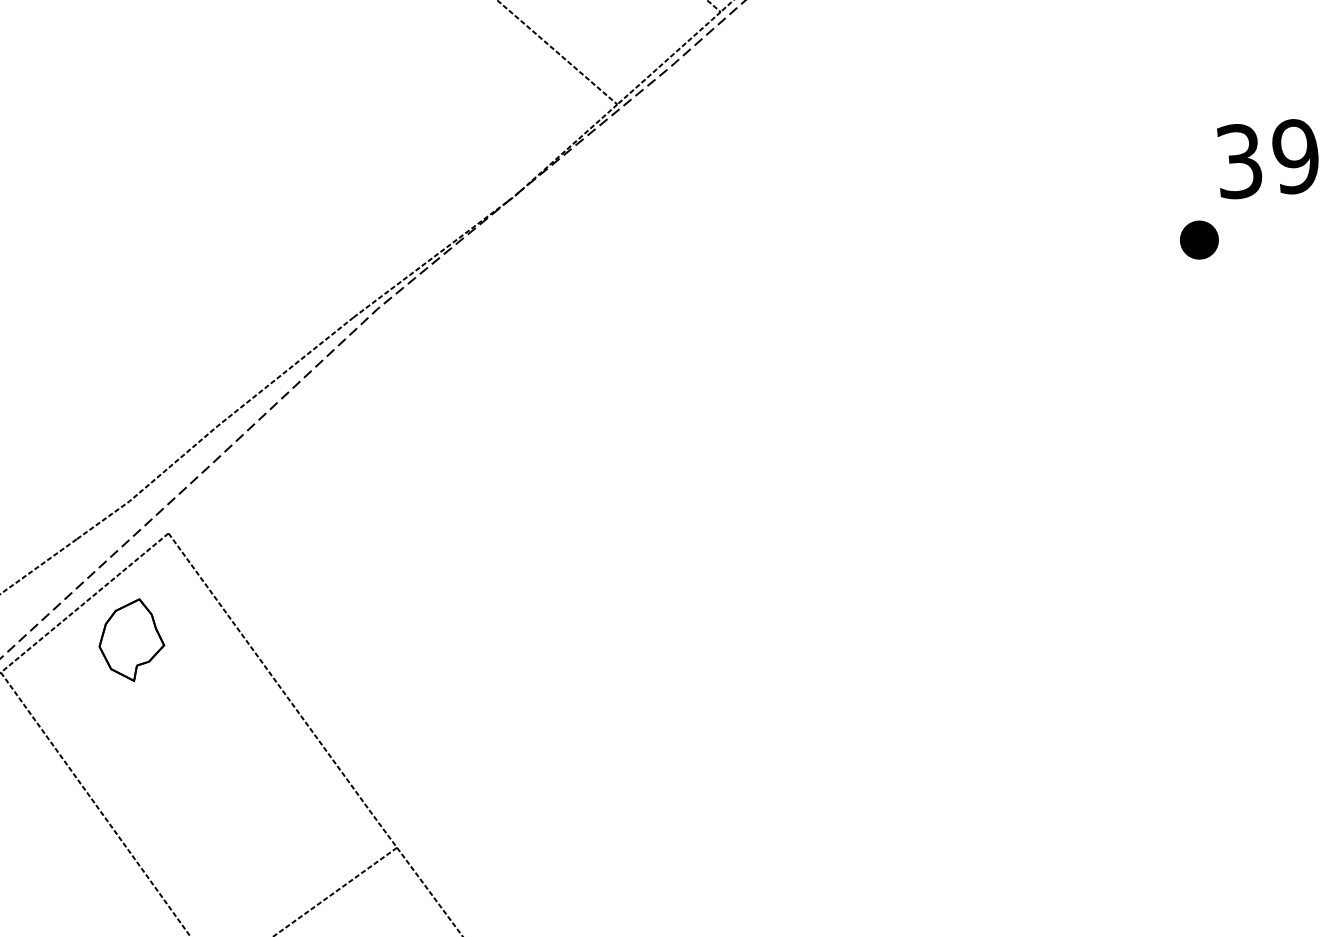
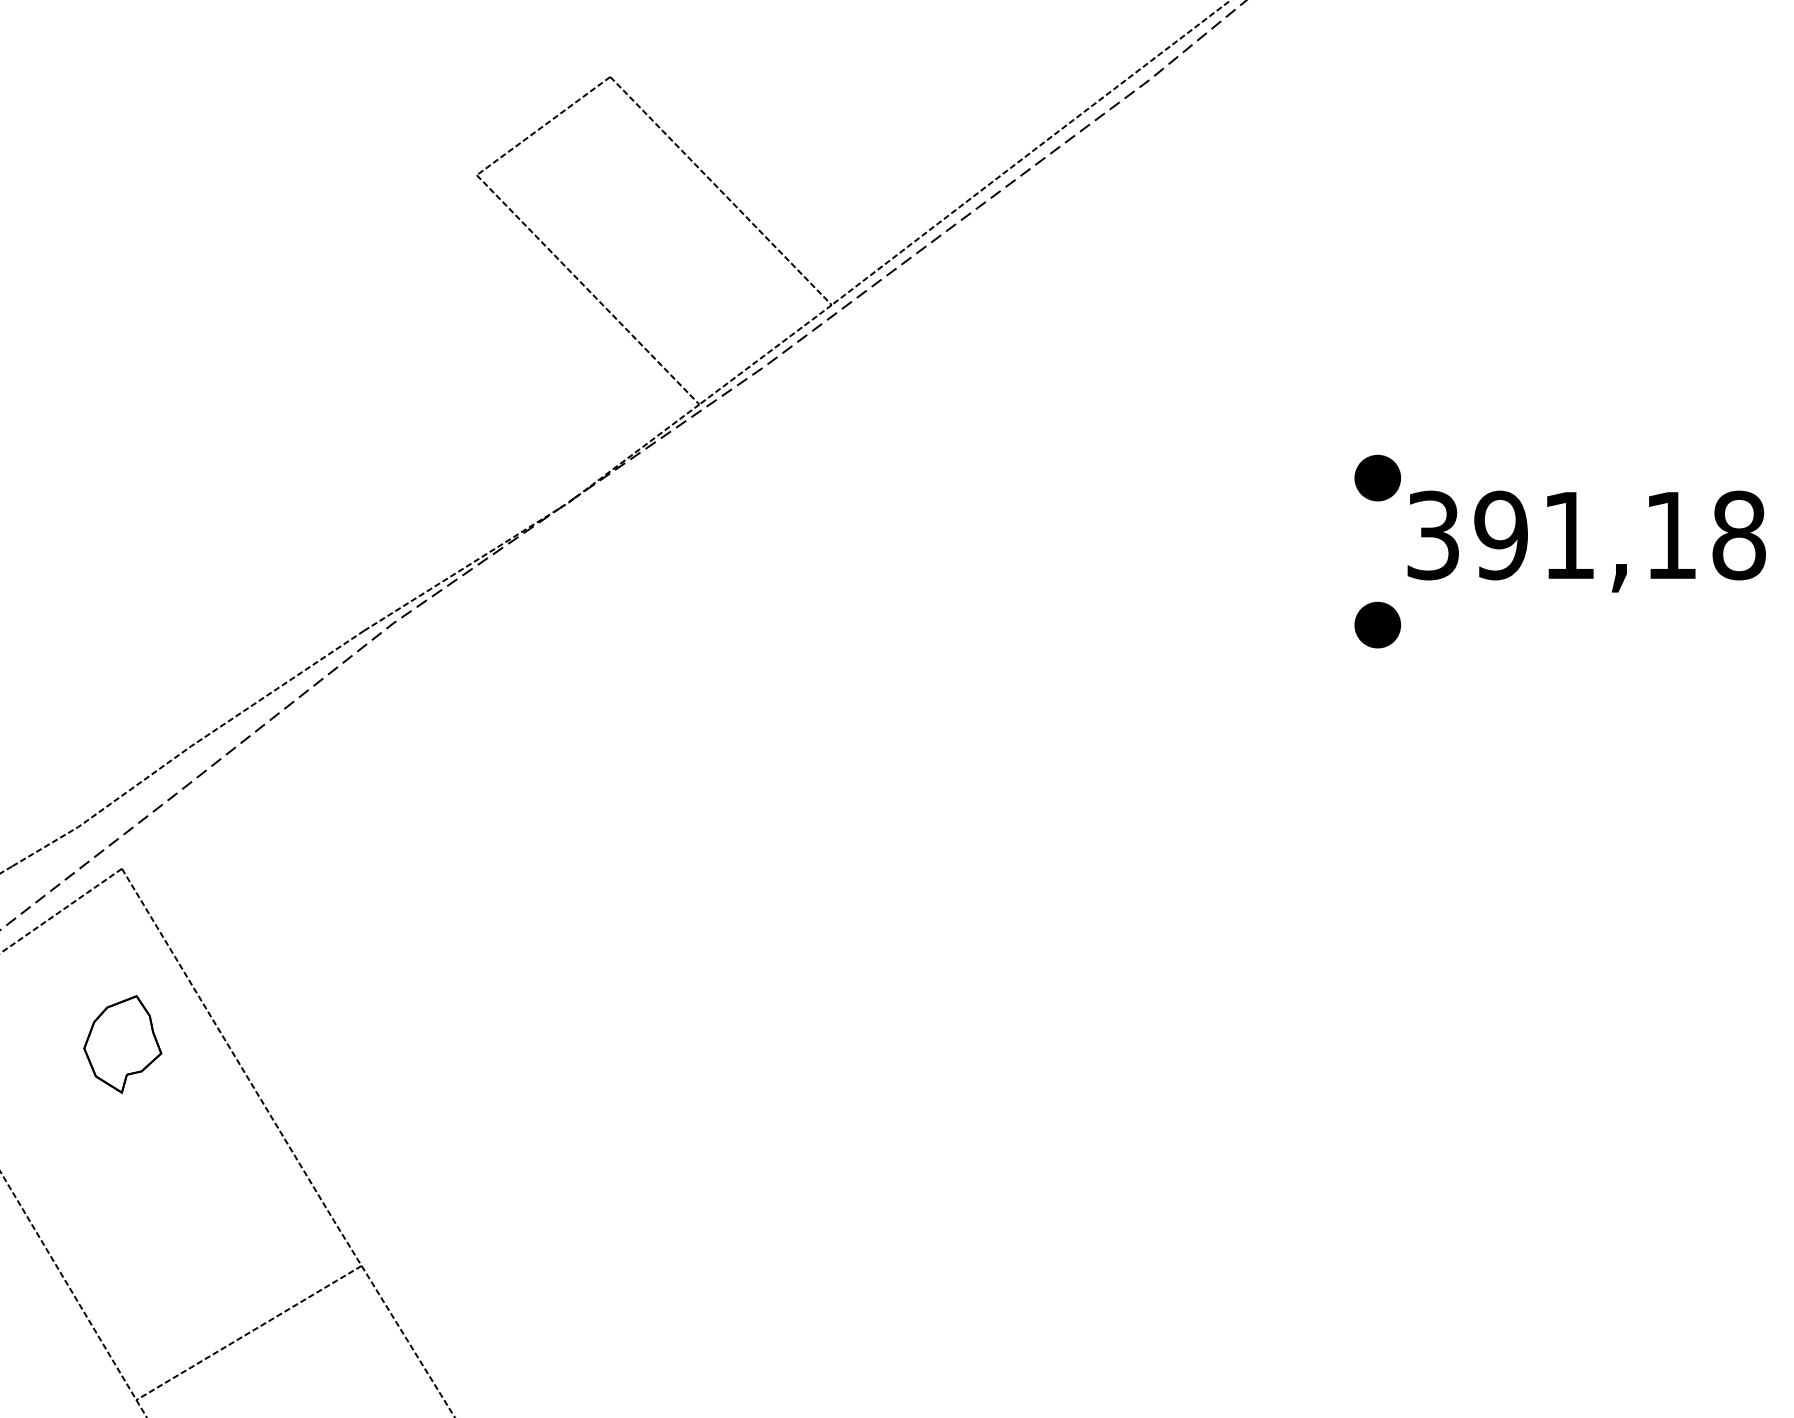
part: (1188, 116) -> (1377, 477), added
part: (131, 640) -> (122, 1044), moved

